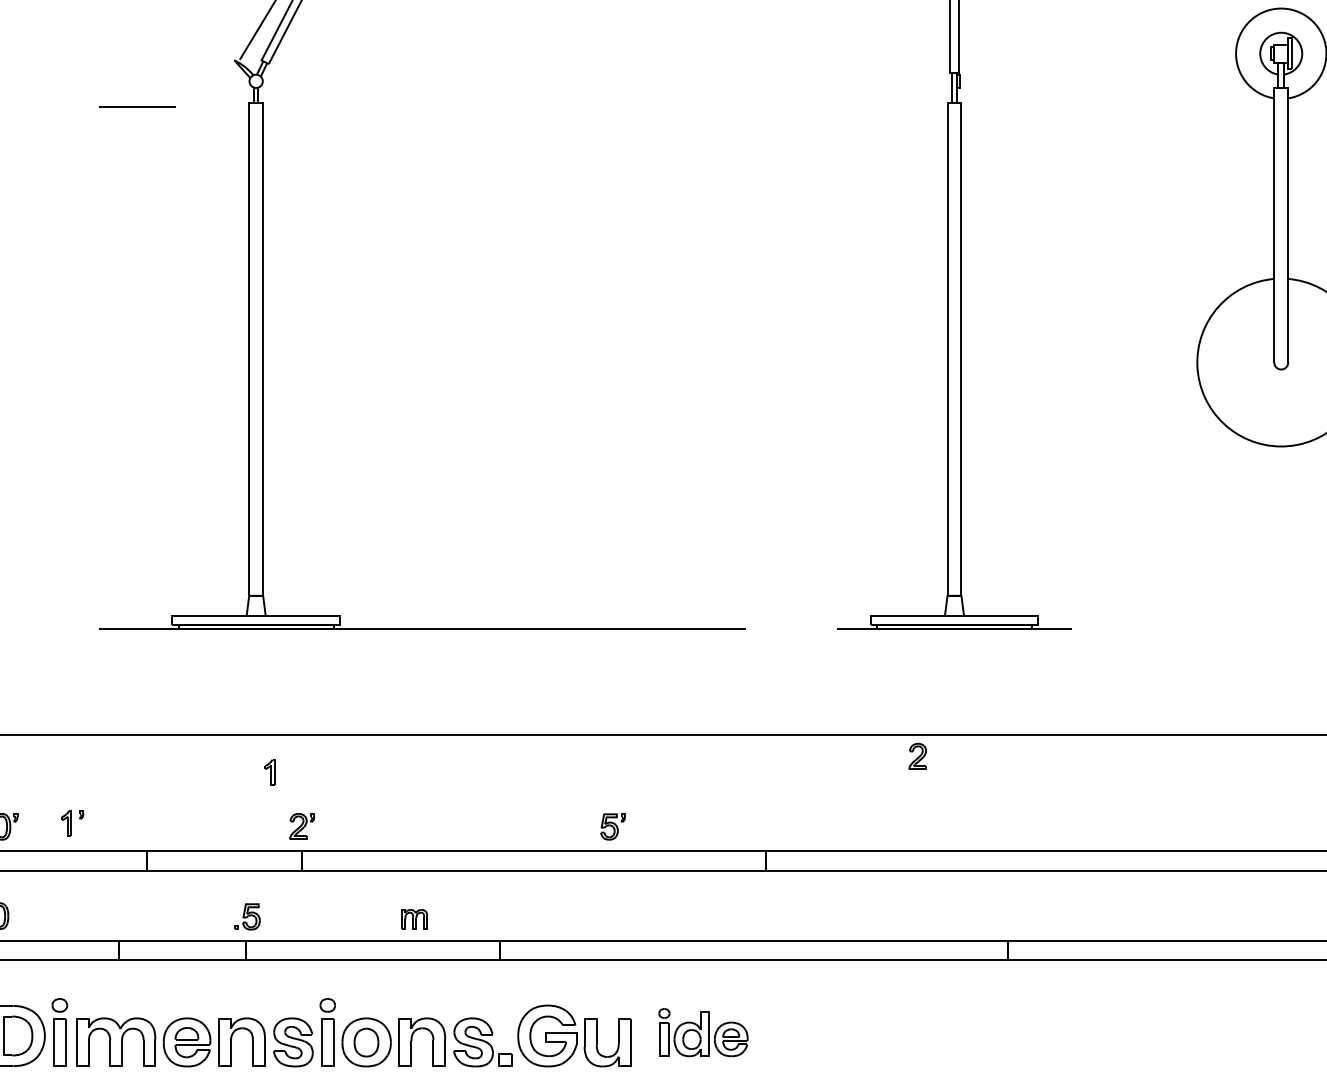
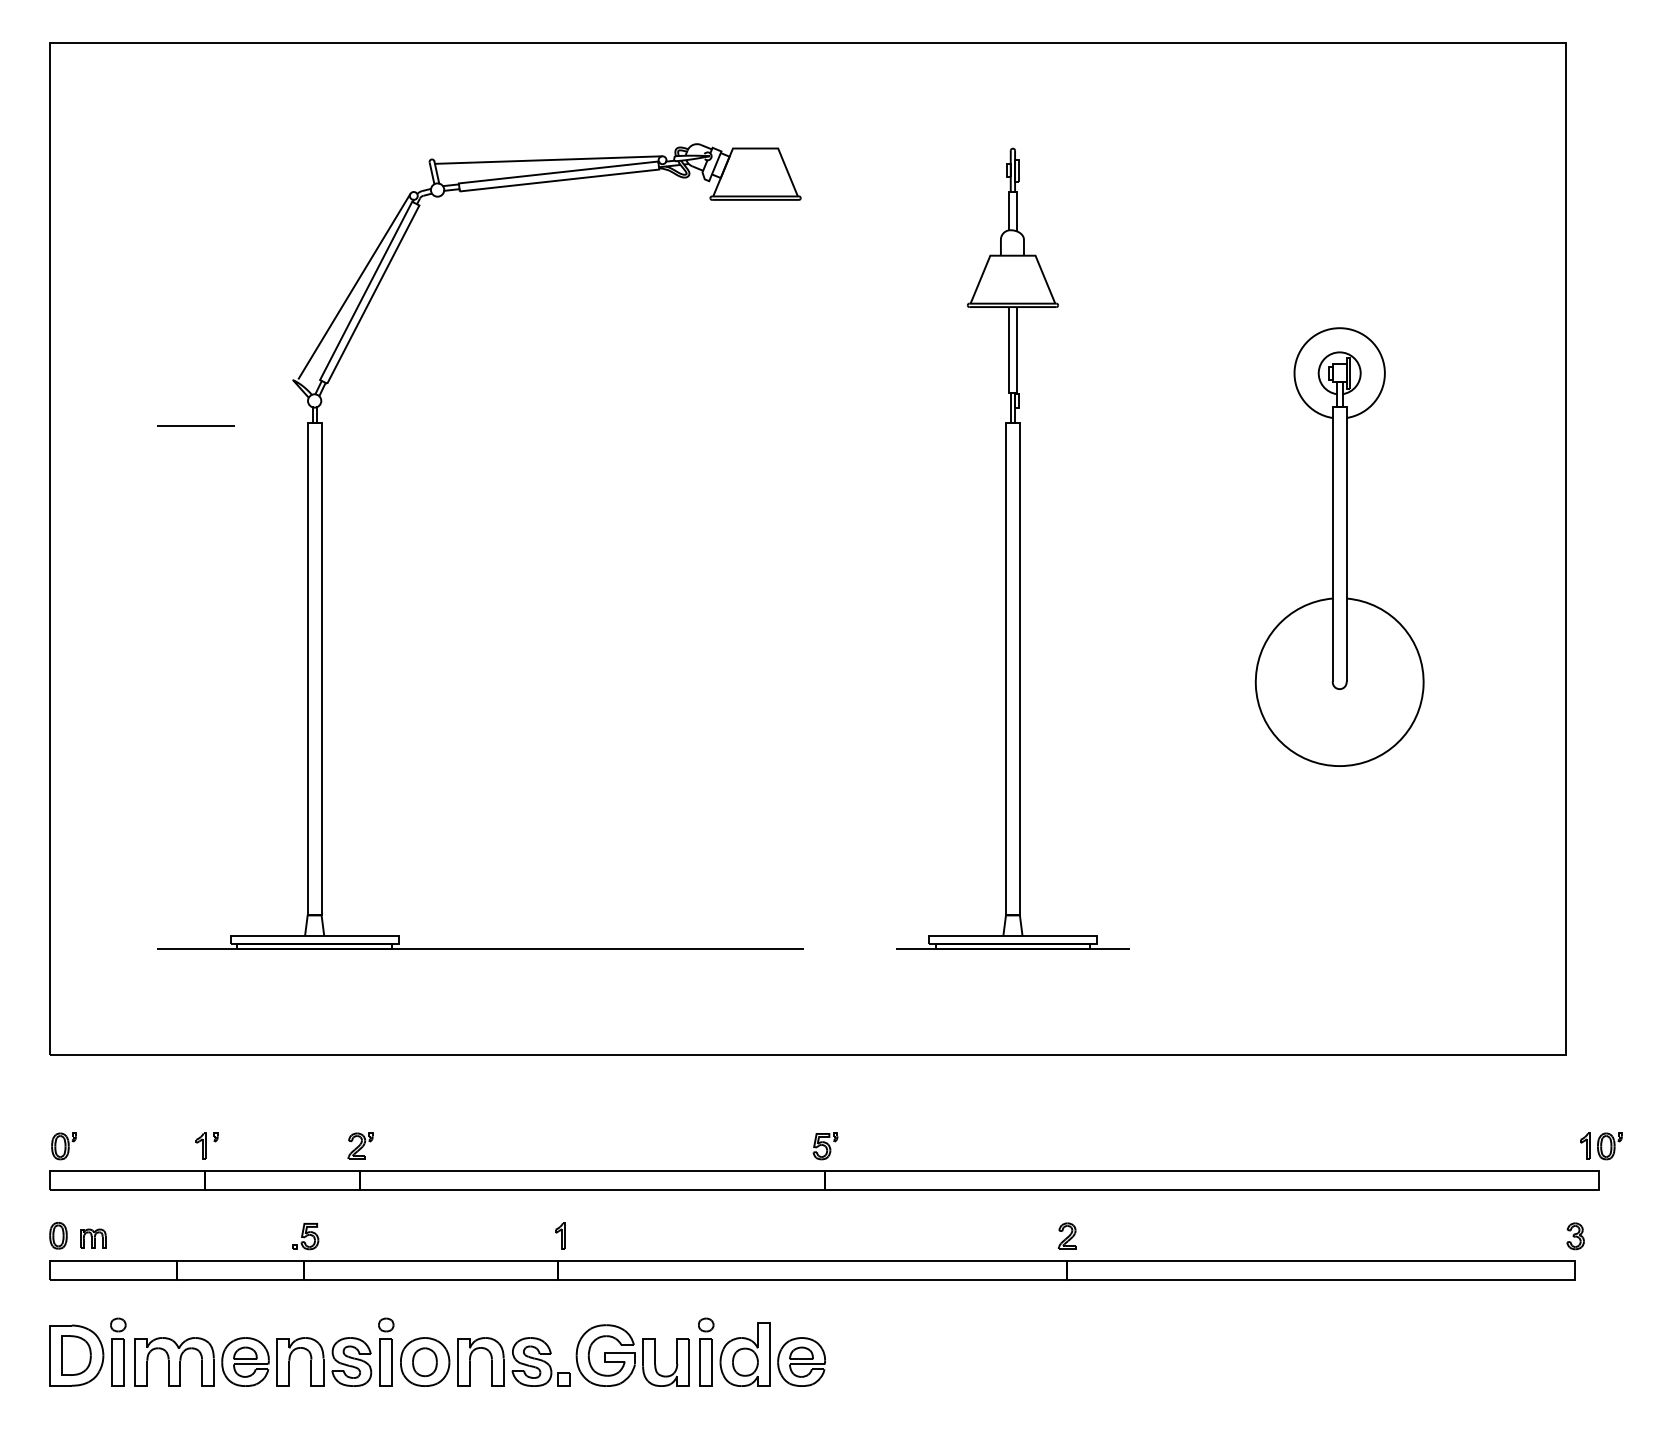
part: (917, 755) -> (1066, 1235), moved
part: (270, 771) -> (560, 1235), moved
part: (72, 822) -> (206, 1145), moved
part: (613, 826) -> (825, 1146), moved
part: (415, 918) -> (93, 1238), moved
part: (703, 1031) -> (761, 1351), size x1.43

